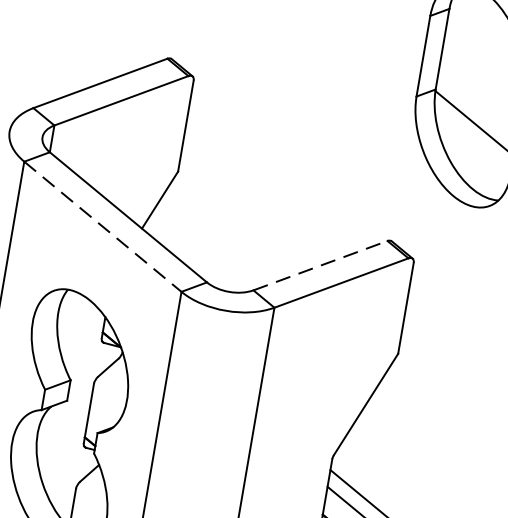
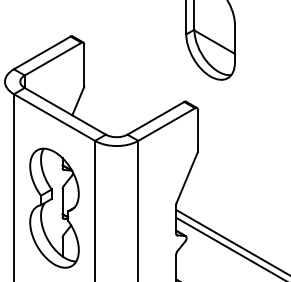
line: (102, 226) -> (54, 117), dashed -> solid
line: (319, 265) -> (155, 118), dashed -> solid

